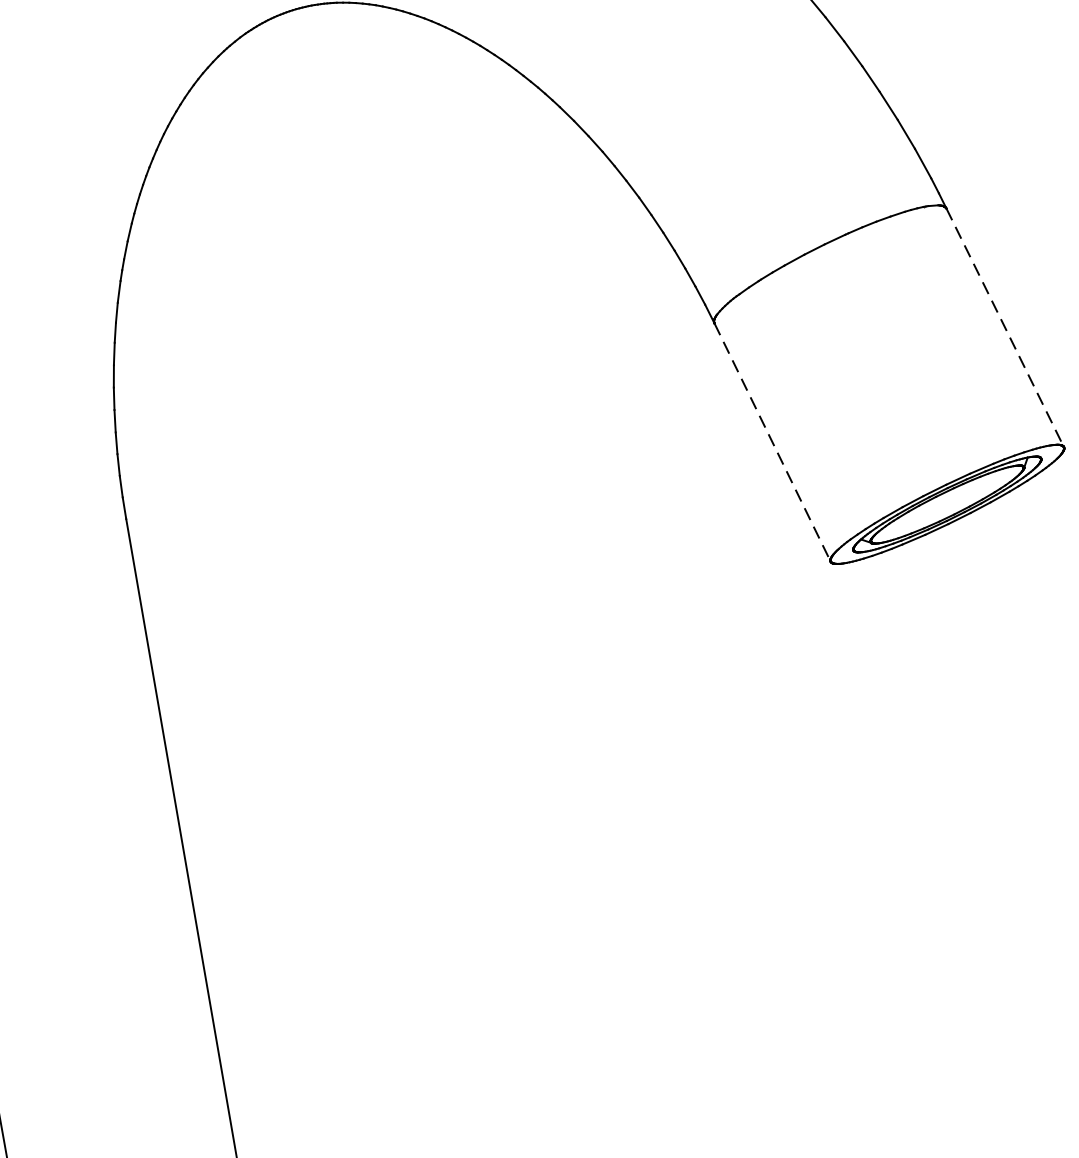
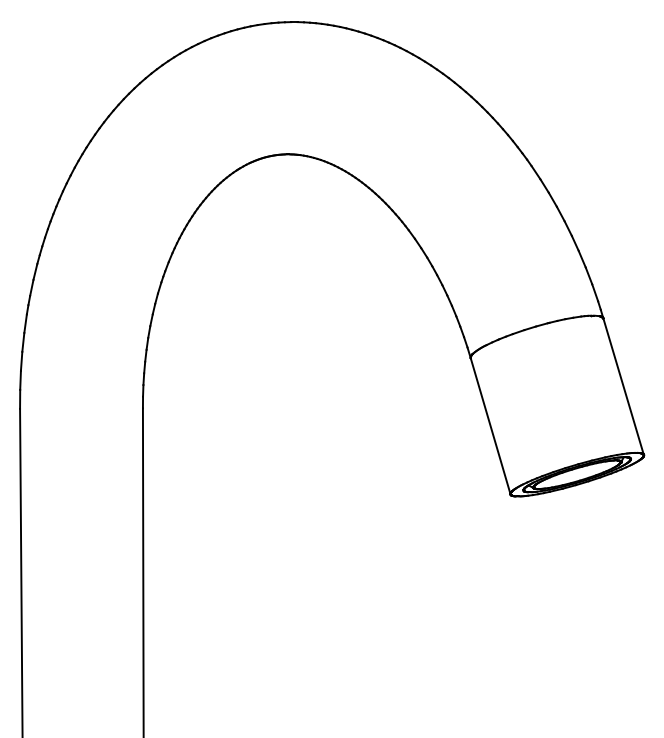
line: (1005, 329) -> (623, 387), dashed -> solid
line: (772, 442) -> (490, 426), dashed -> solid

